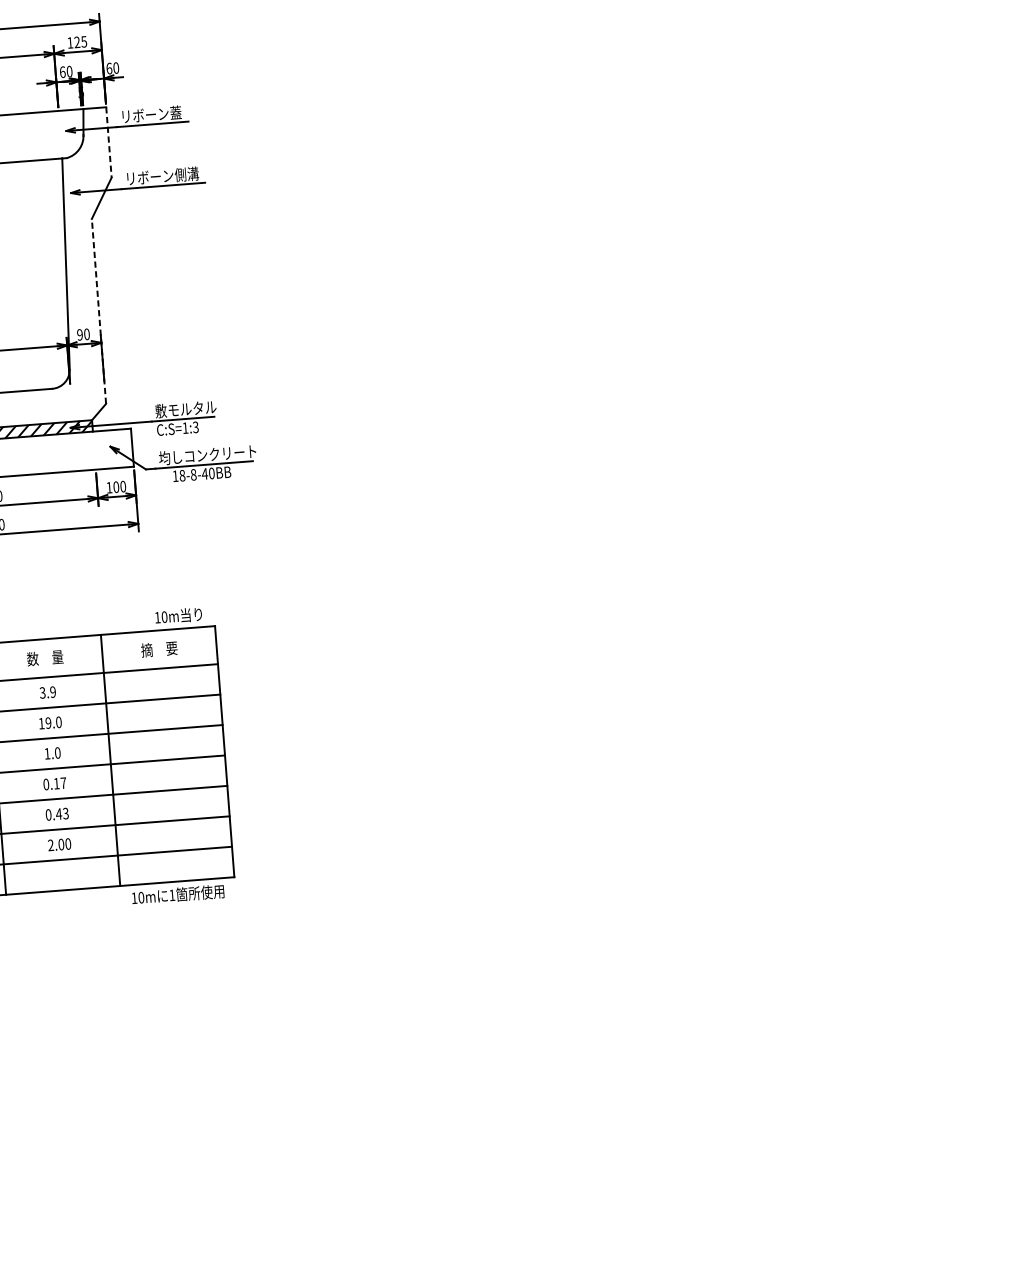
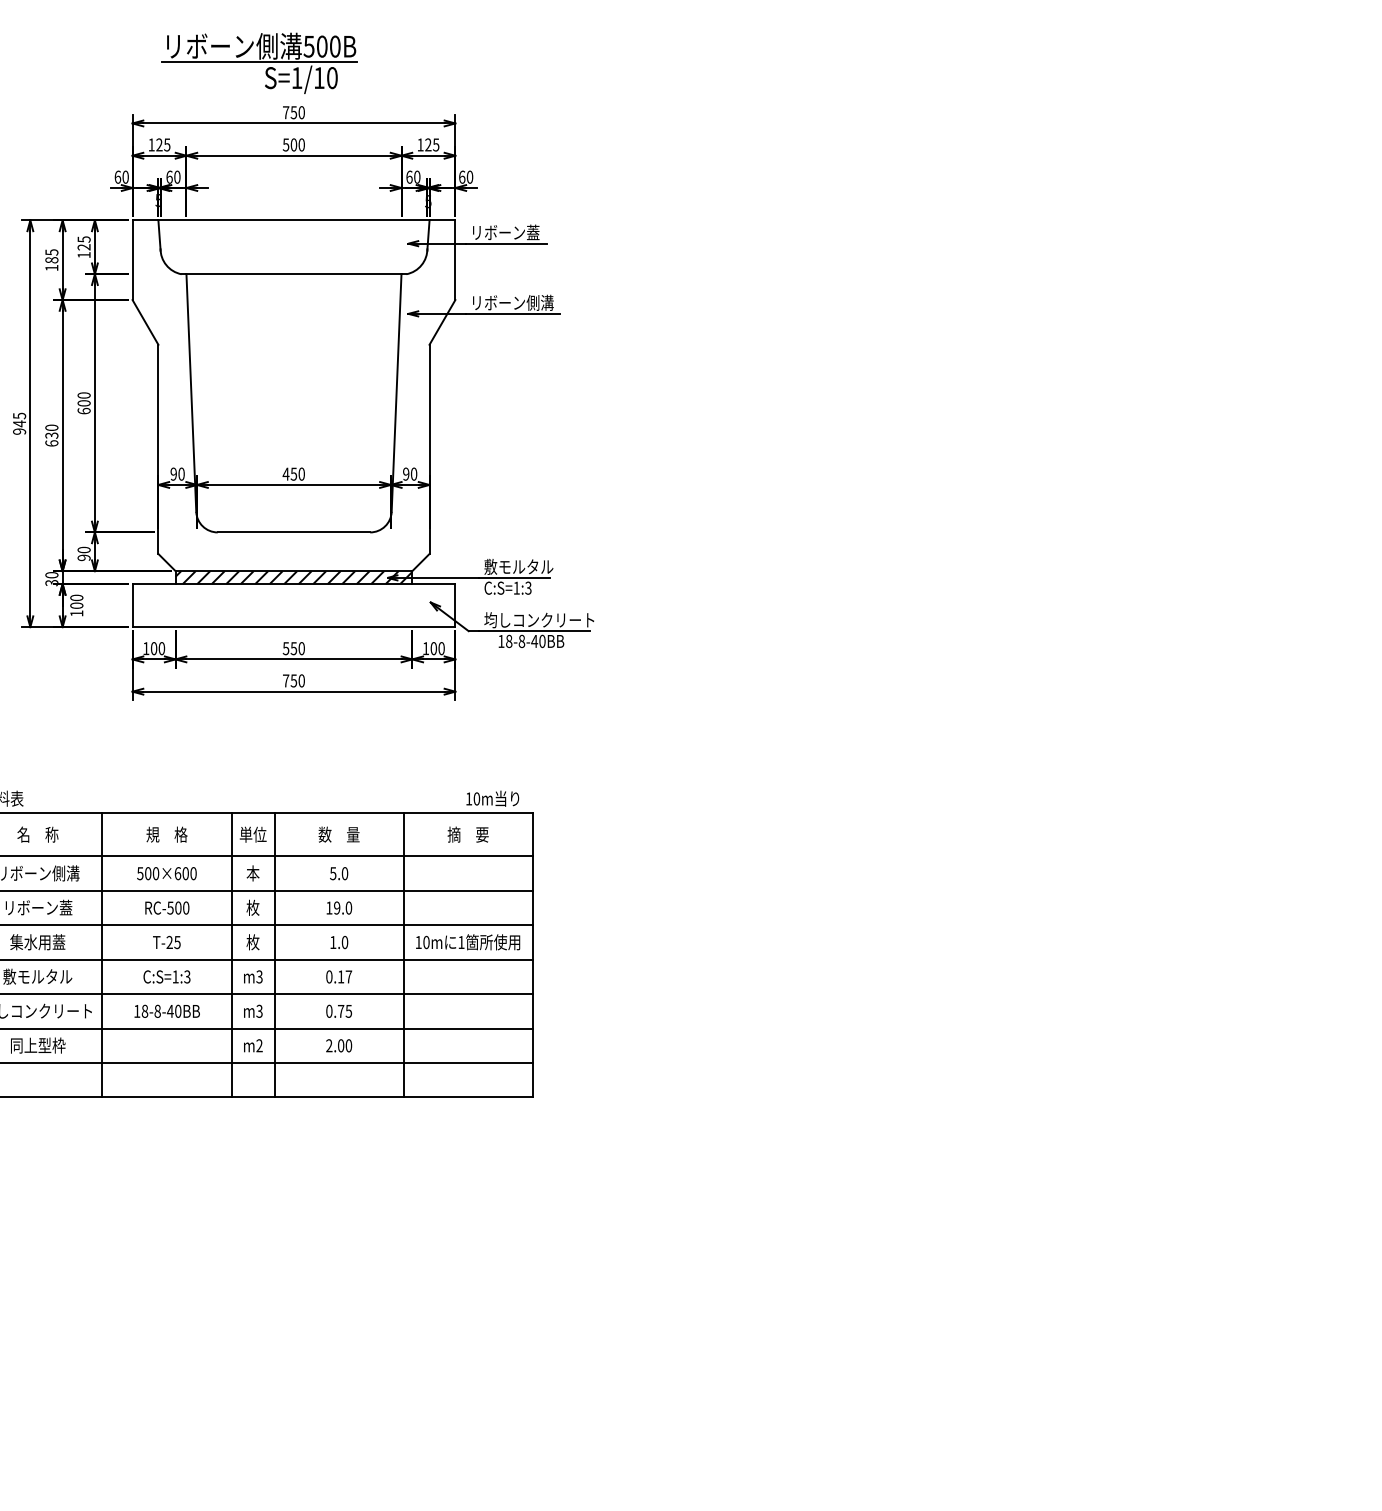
line: (109, 142) -> (455, 260), dashed -> solid
line: (98, 311) -> (429, 449), dashed -> solid
text: (48, 692) -> (339, 873), 3.9 -> 5.0
text: (61, 813) -> (344, 1010), 0.43 -> 0.75
text: (178, 894) -> (468, 942), moved

